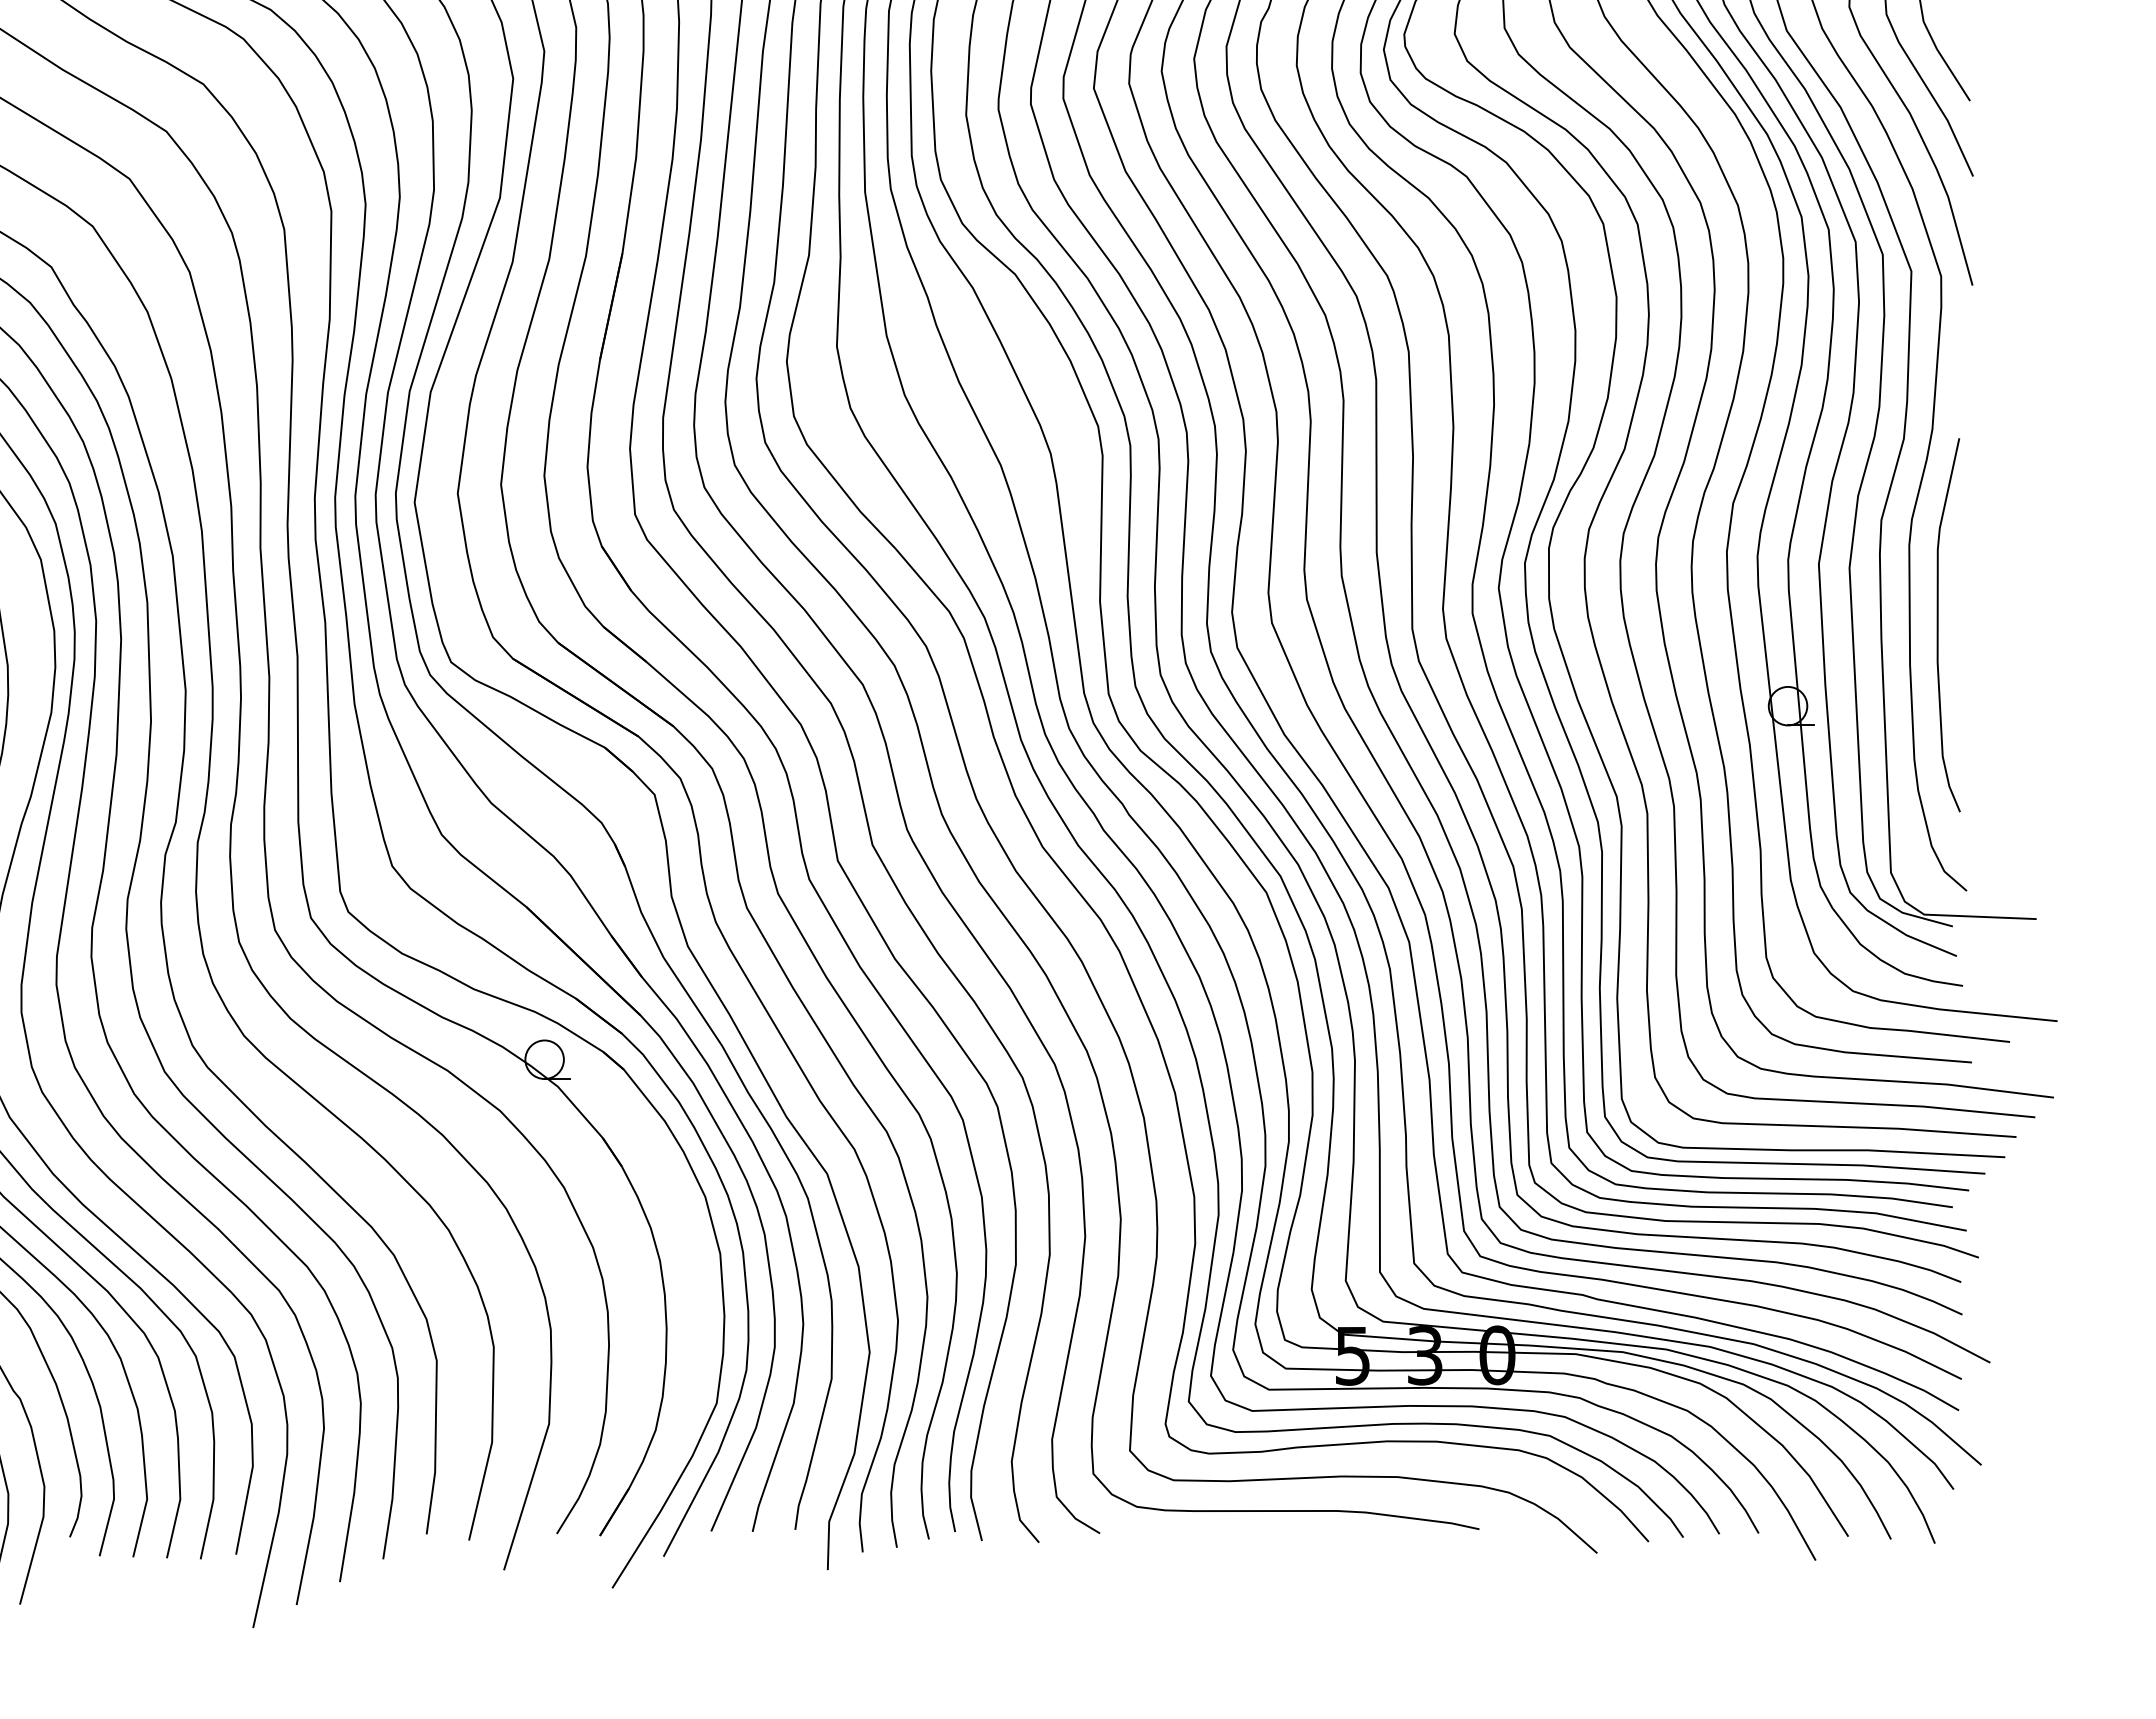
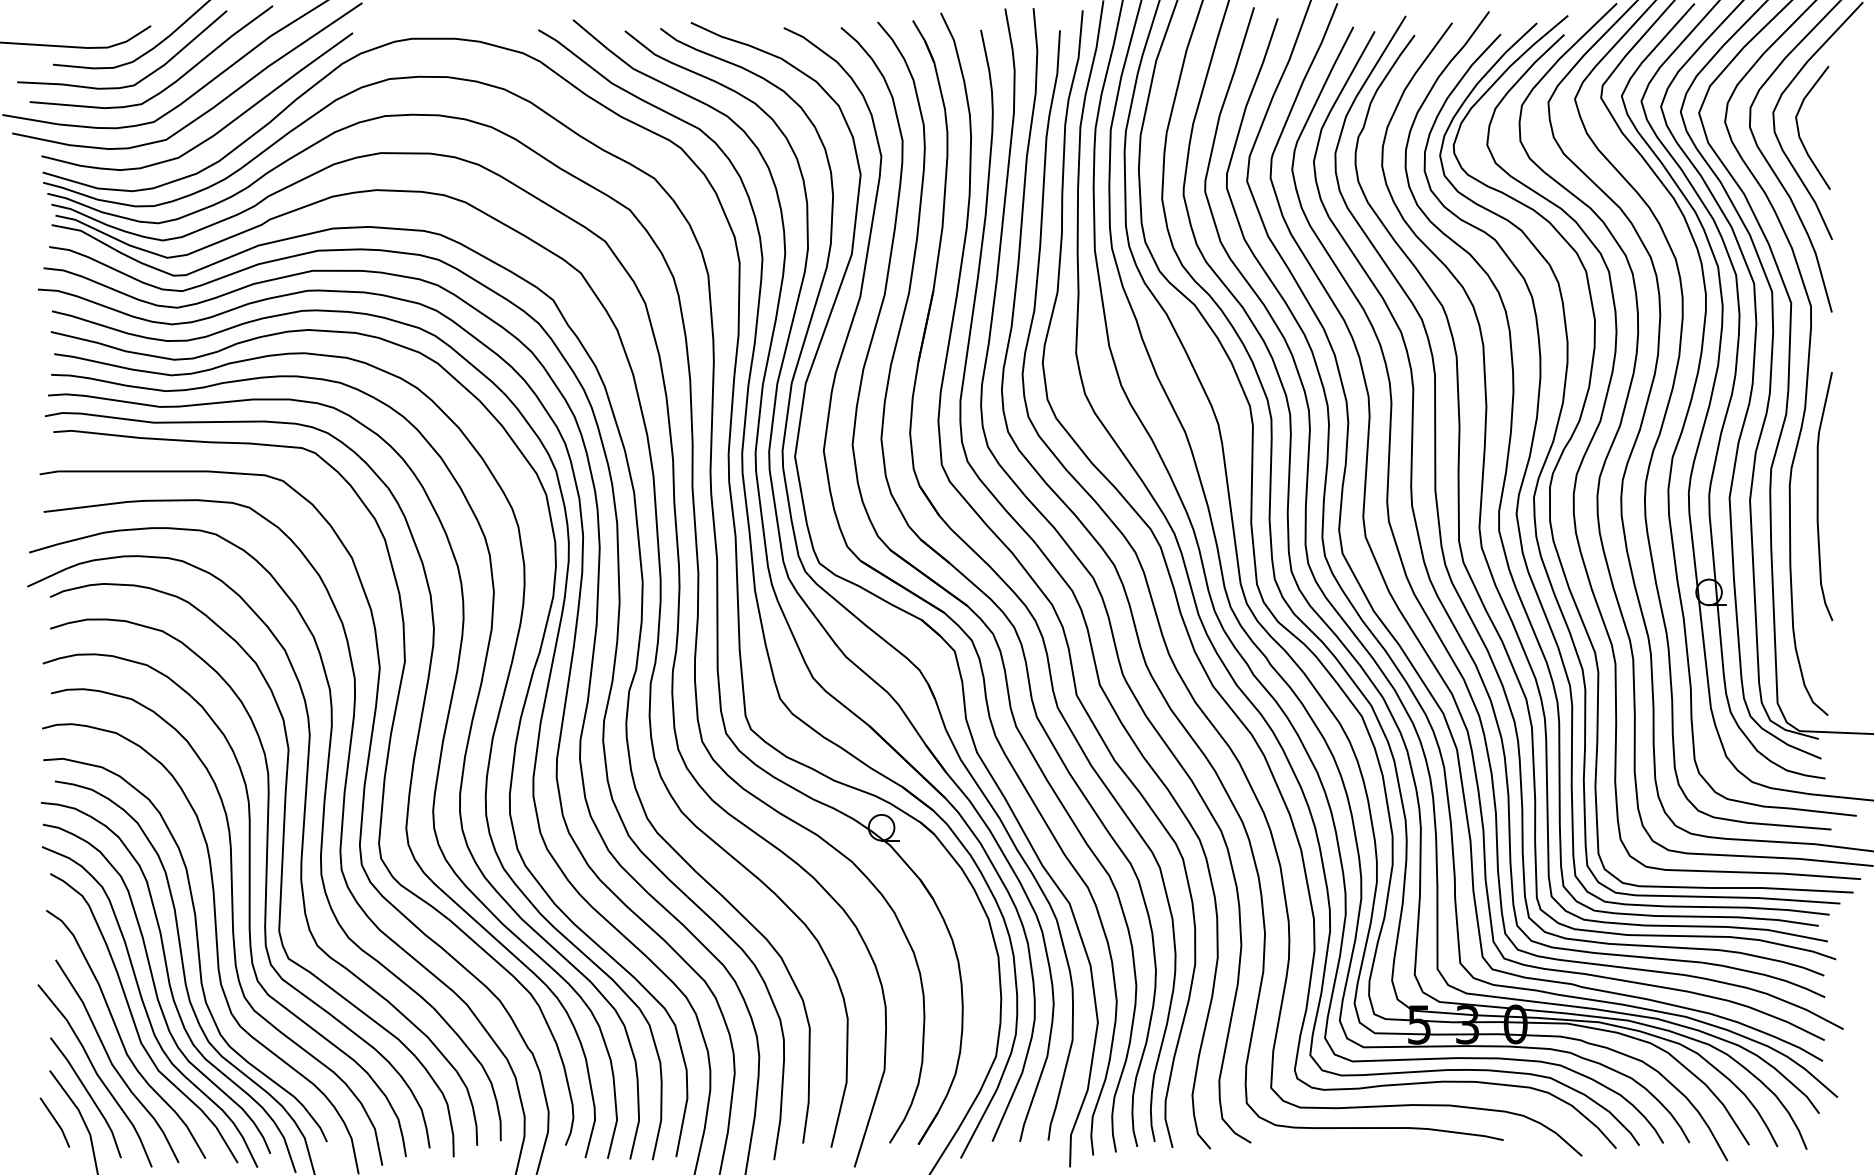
curve: (1938, 625) -> (1818, 496), moved

